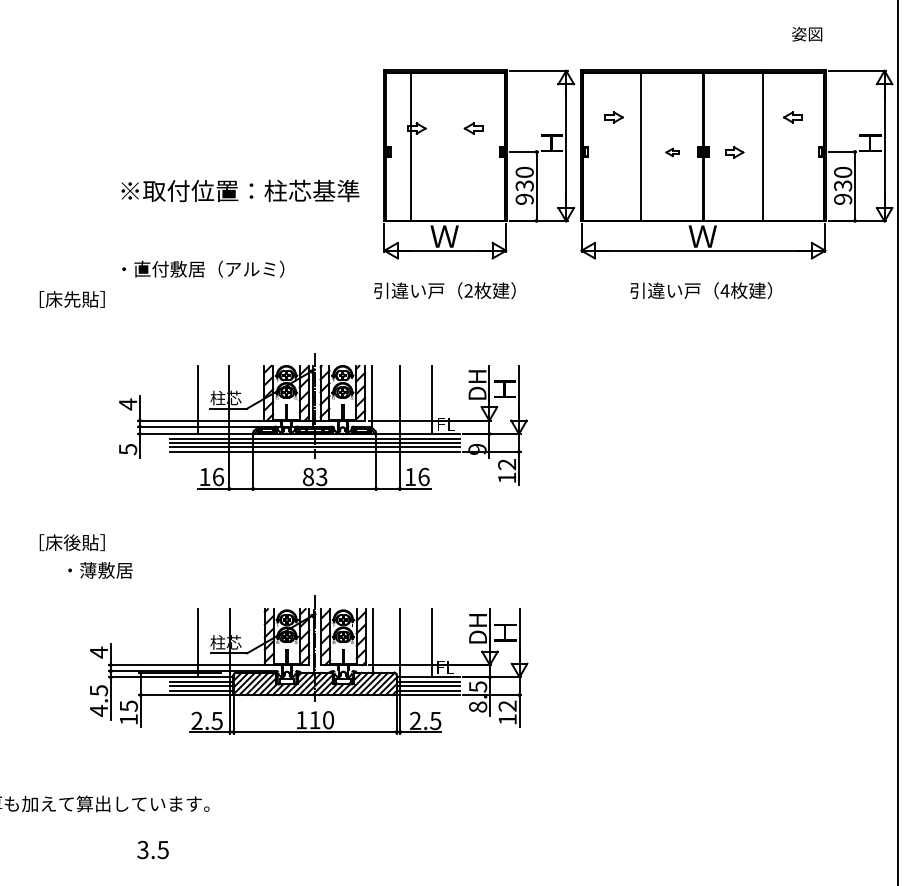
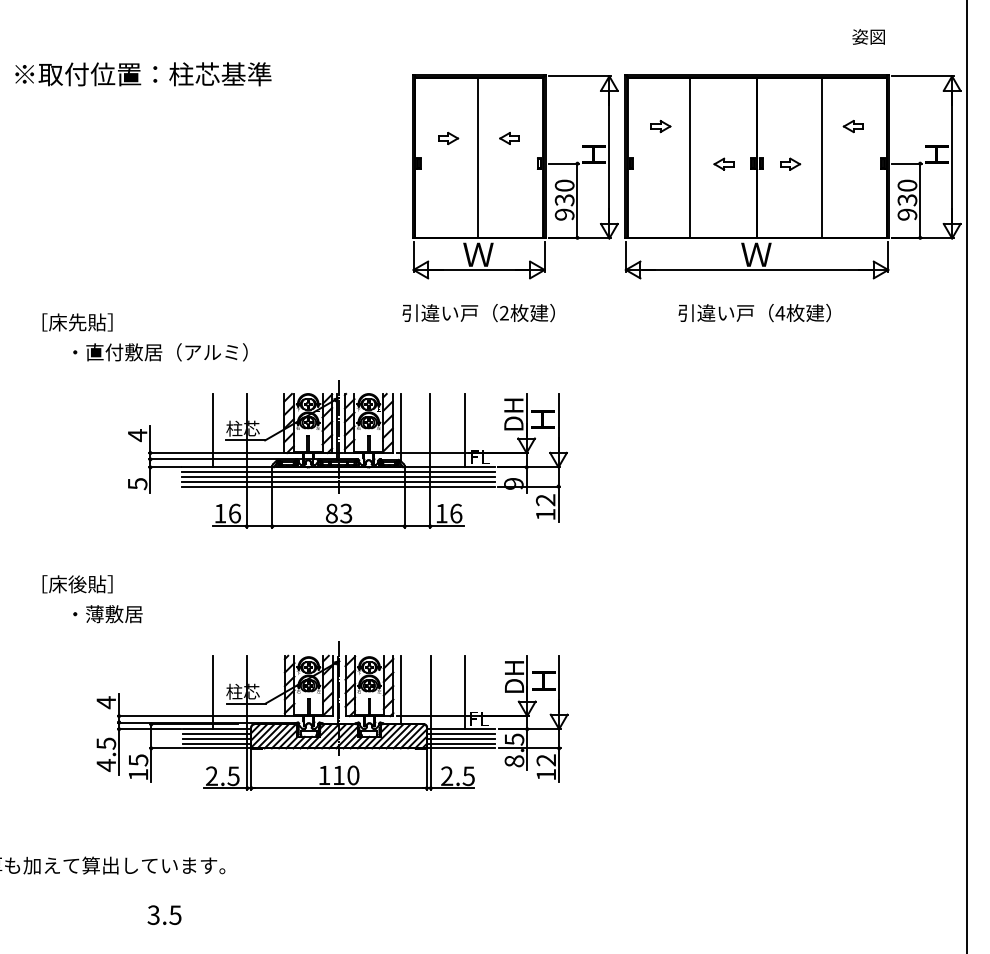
line: (411, 146) -> (478, 157), moved
part: (672, 152) -> (723, 164), size x1.43
text: (240, 190) -> (143, 73), moved
text: (203, 268) -> (160, 351), moved

